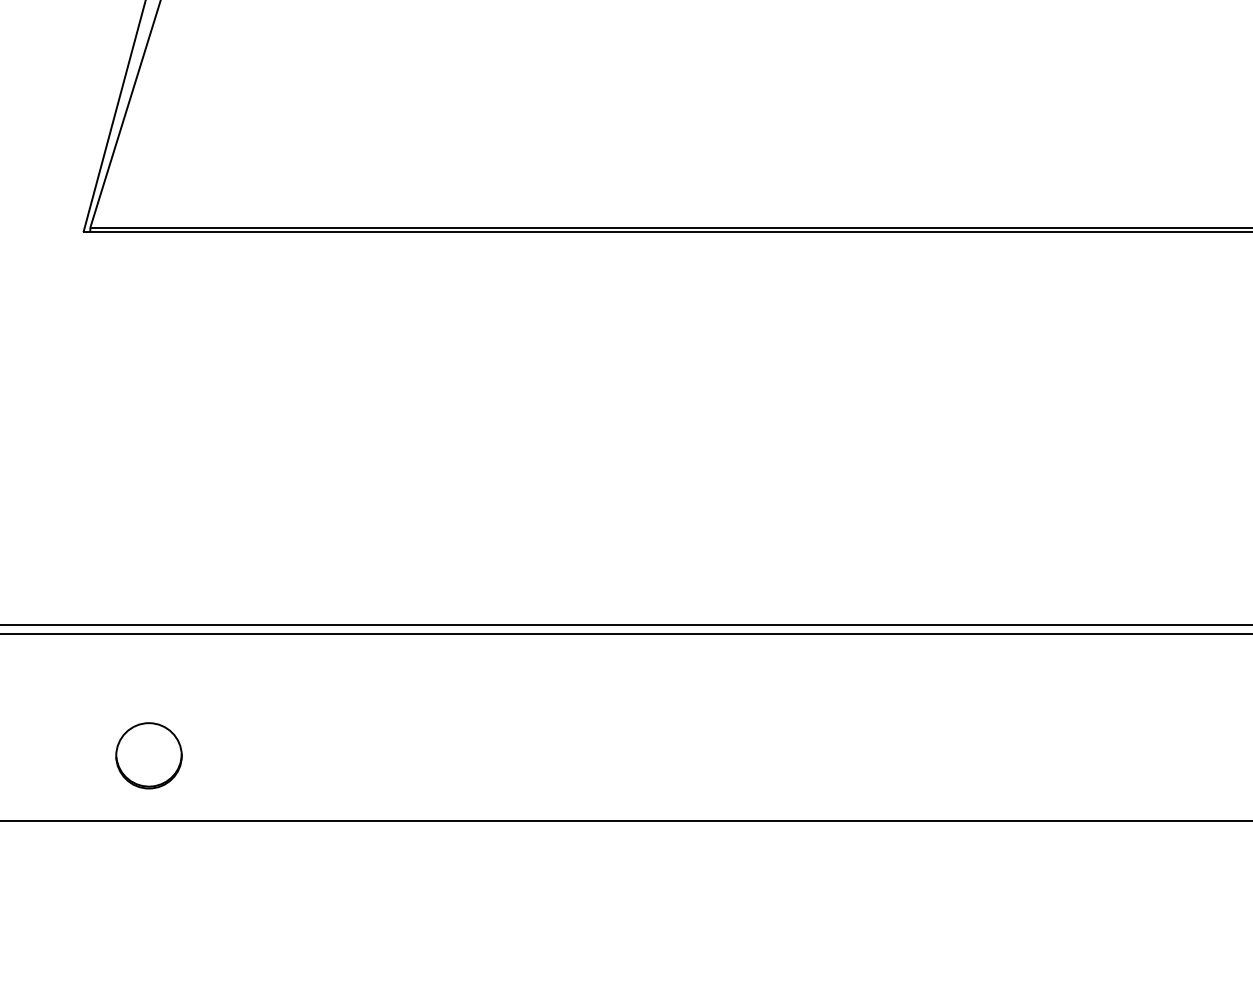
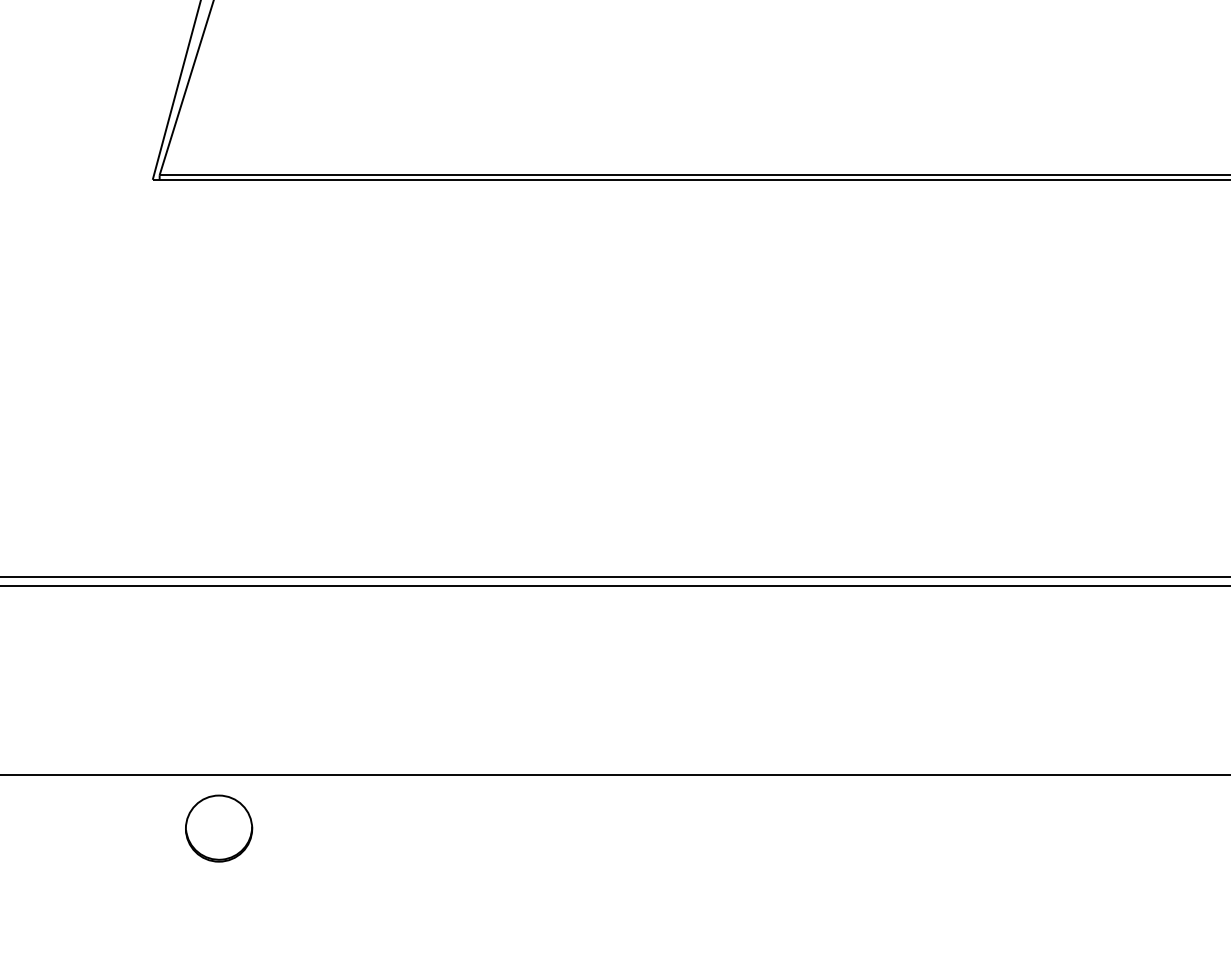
part: (148, 755) -> (218, 828), moved

